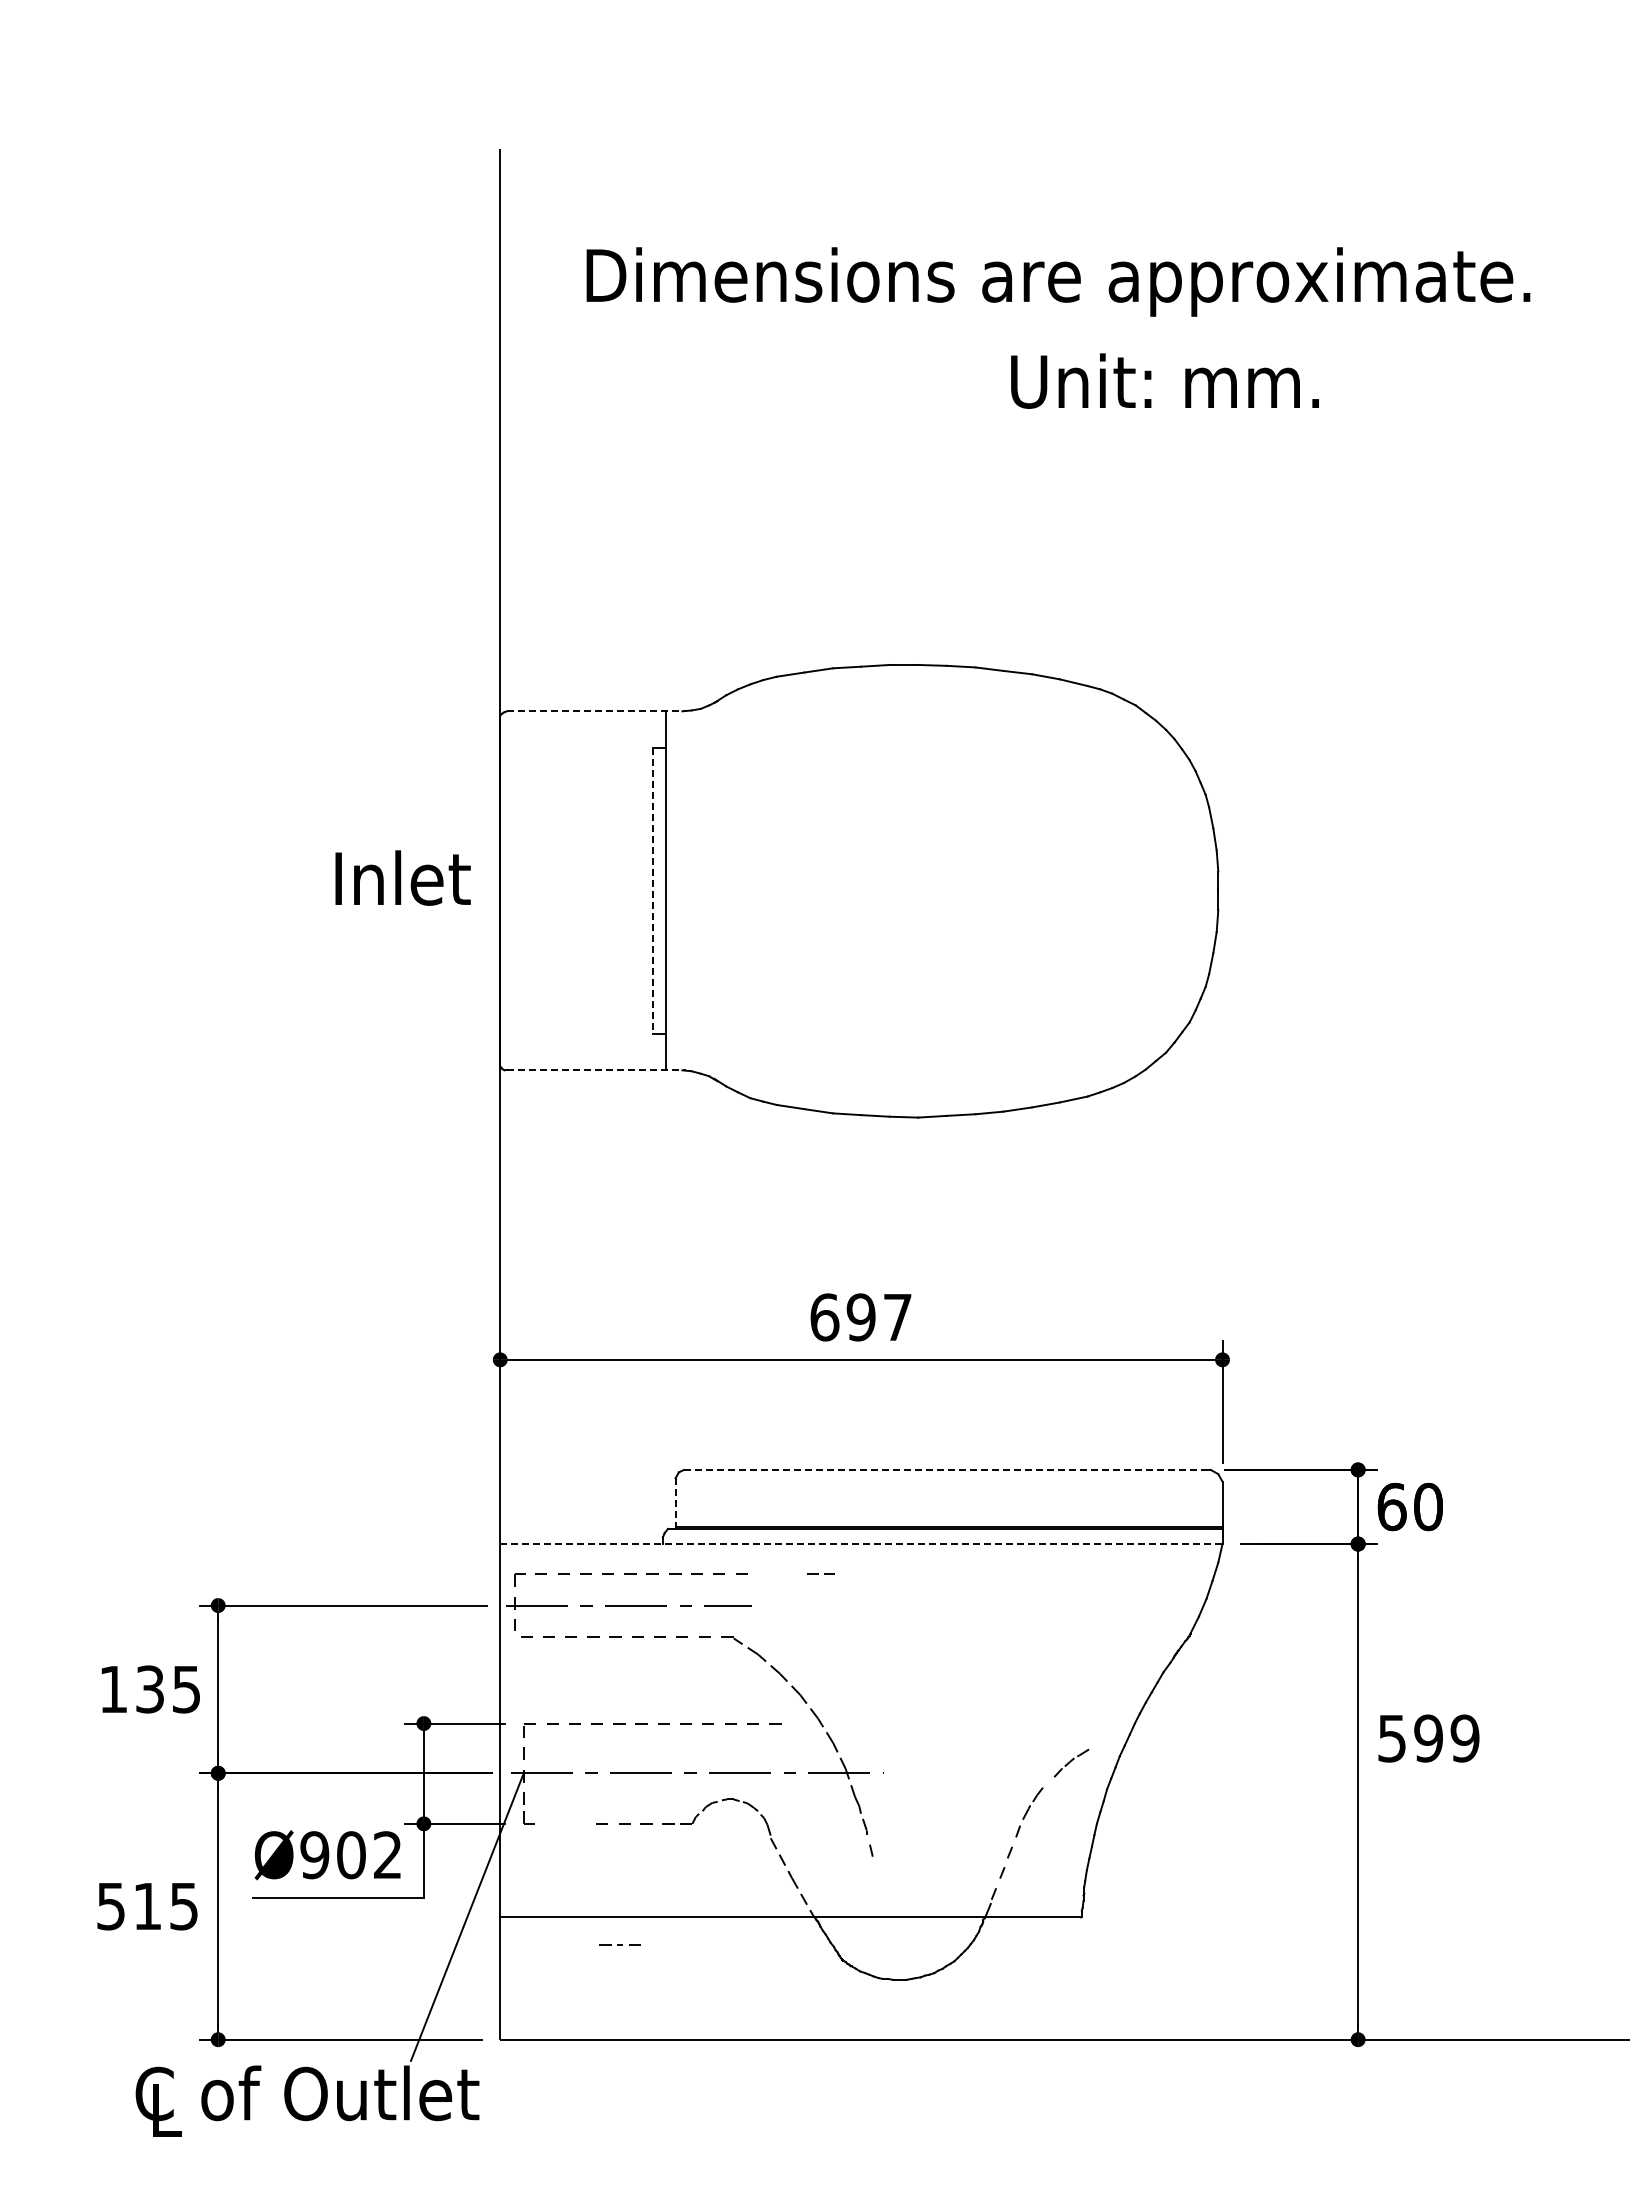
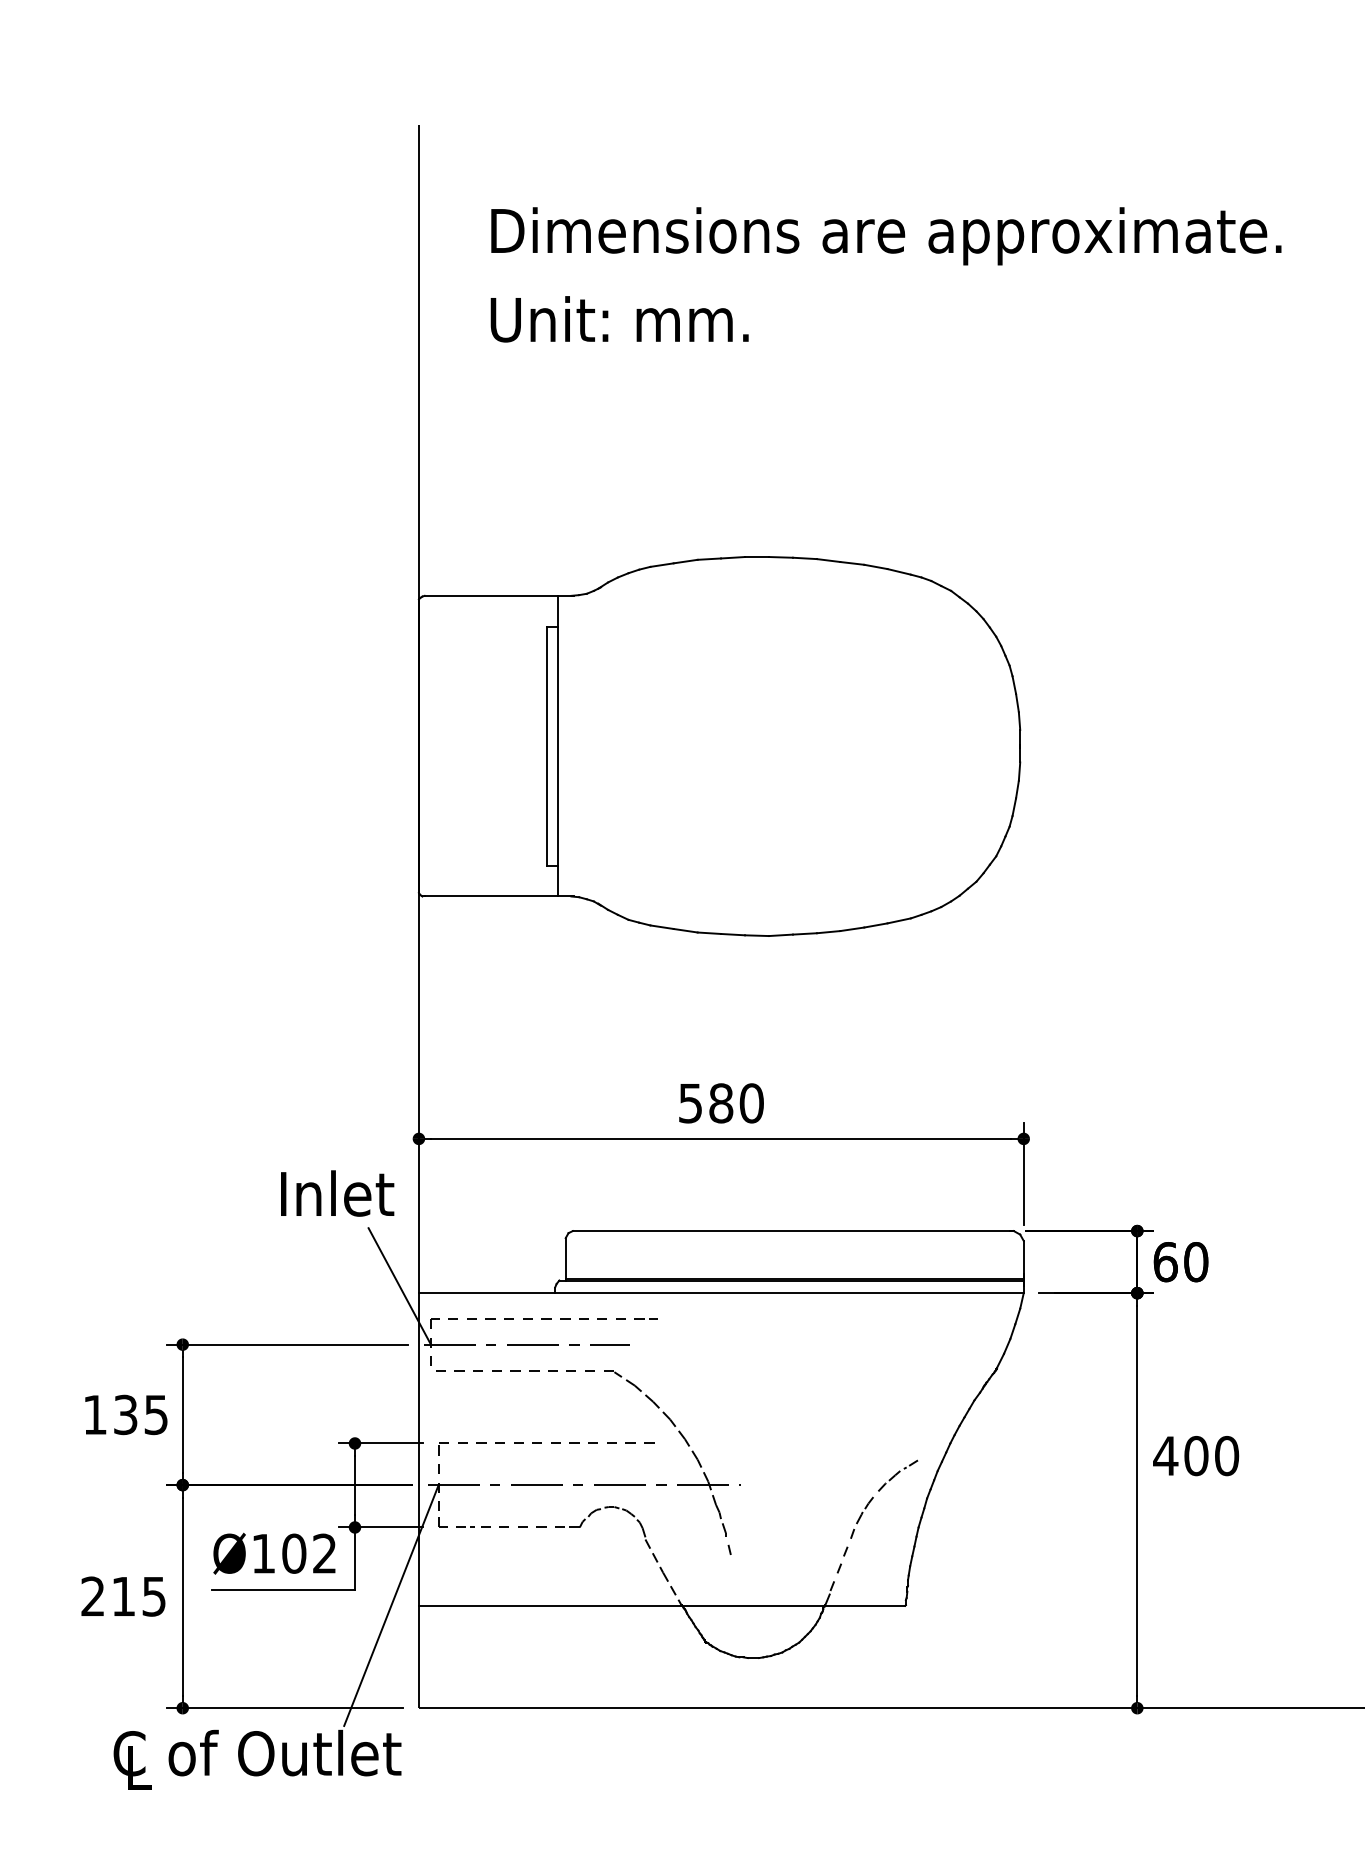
text: (1164, 380) -> (619, 318), moved
line: (596, 711) -> (499, 595), dashed -> solid
text: (402, 877) -> (337, 1193), moved
line: (652, 891) -> (546, 746), dashed -> solid
line: (596, 1070) -> (499, 896), dashed -> solid
text: (861, 1317) -> (721, 1103), 697 -> 580
line: (947, 1469) -> (793, 1230), dashed -> solid
line: (675, 1504) -> (565, 1260), dashed -> solid
line: (477, 1535) -> (399, 1286), added
line: (861, 1544) -> (721, 1293), dashed -> solid
line: (818, 1573) -> (644, 1317), moved
text: (1427, 1738) -> (1195, 1455), 599 -> 400
part: (1072, 1762) -> (898, 1476), size x1.43
text: (314, 1855) -> (263, 1553), Ø902 -> Ø102
text: (110, 1906) -> (92, 1596), 515 -> 215
line: (619, 1944) -> (472, 1527), moved

